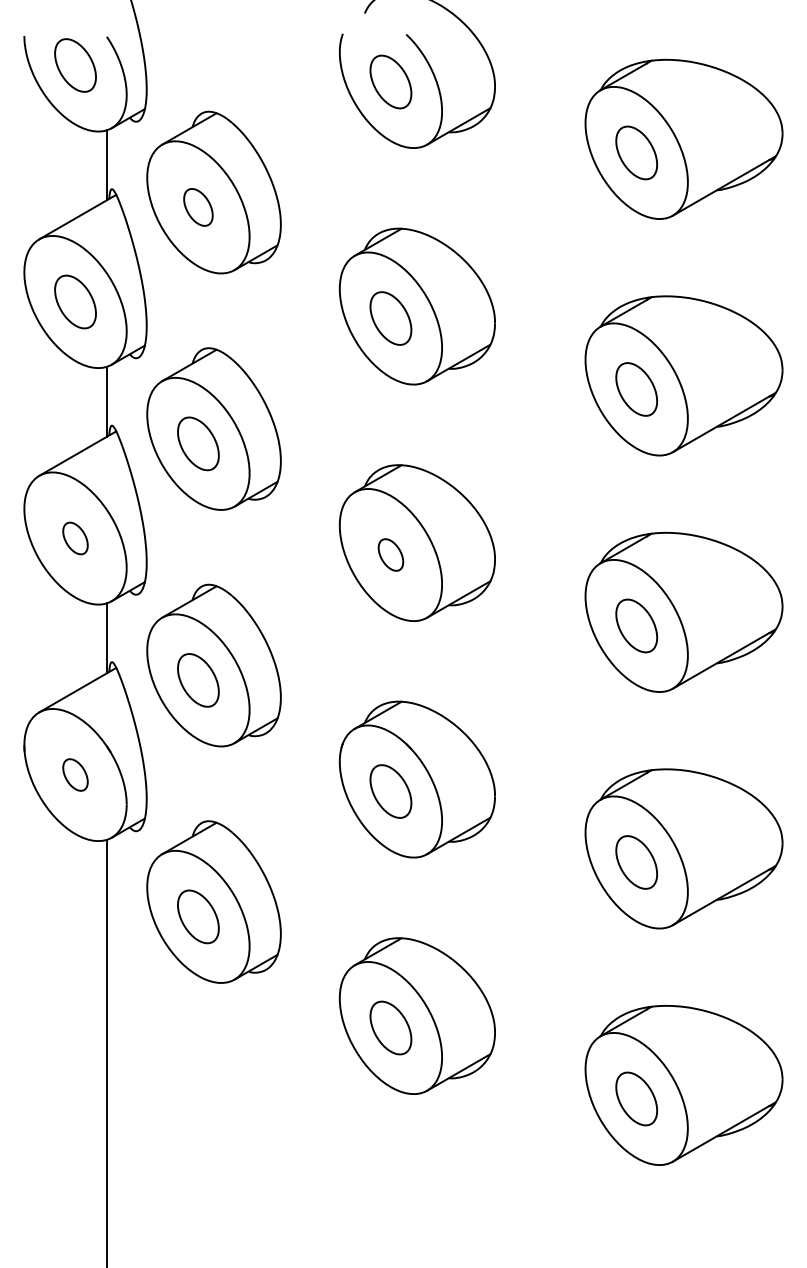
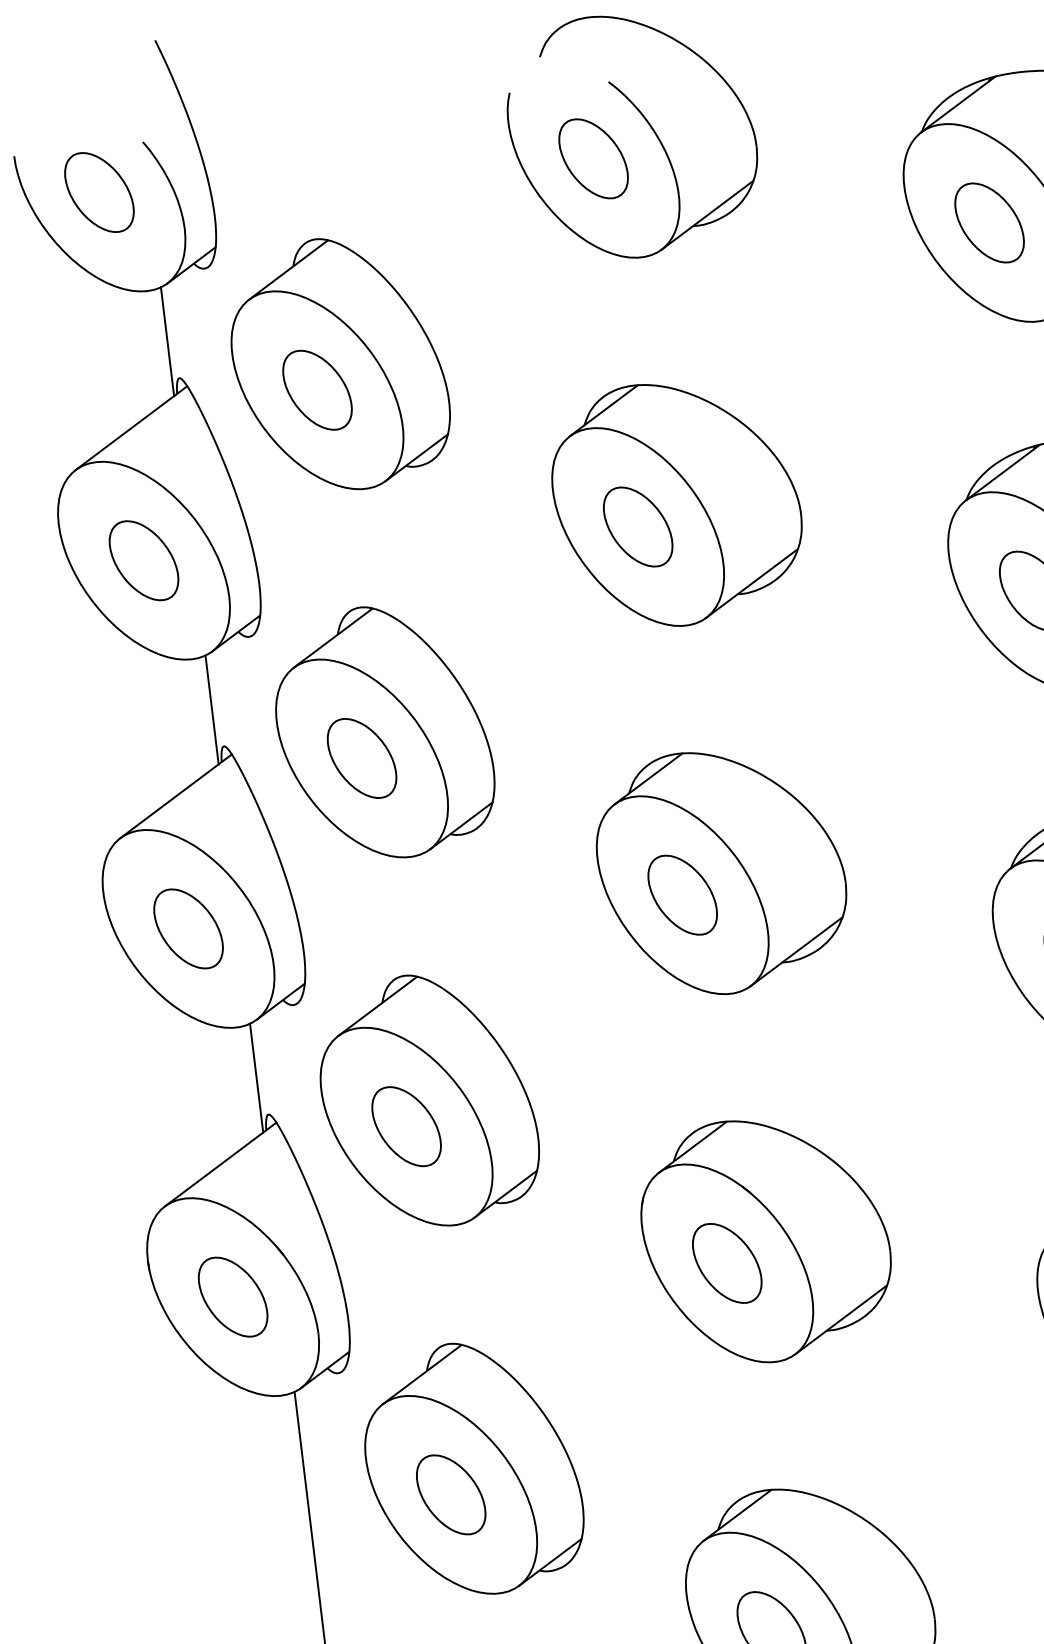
part: (198, 207) -> (317, 390), size x1.43
part: (75, 538) -> (188, 928), size x1.67
part: (390, 554) -> (681, 894), size x1.67
part: (75, 774) -> (232, 1296), size x1.67

